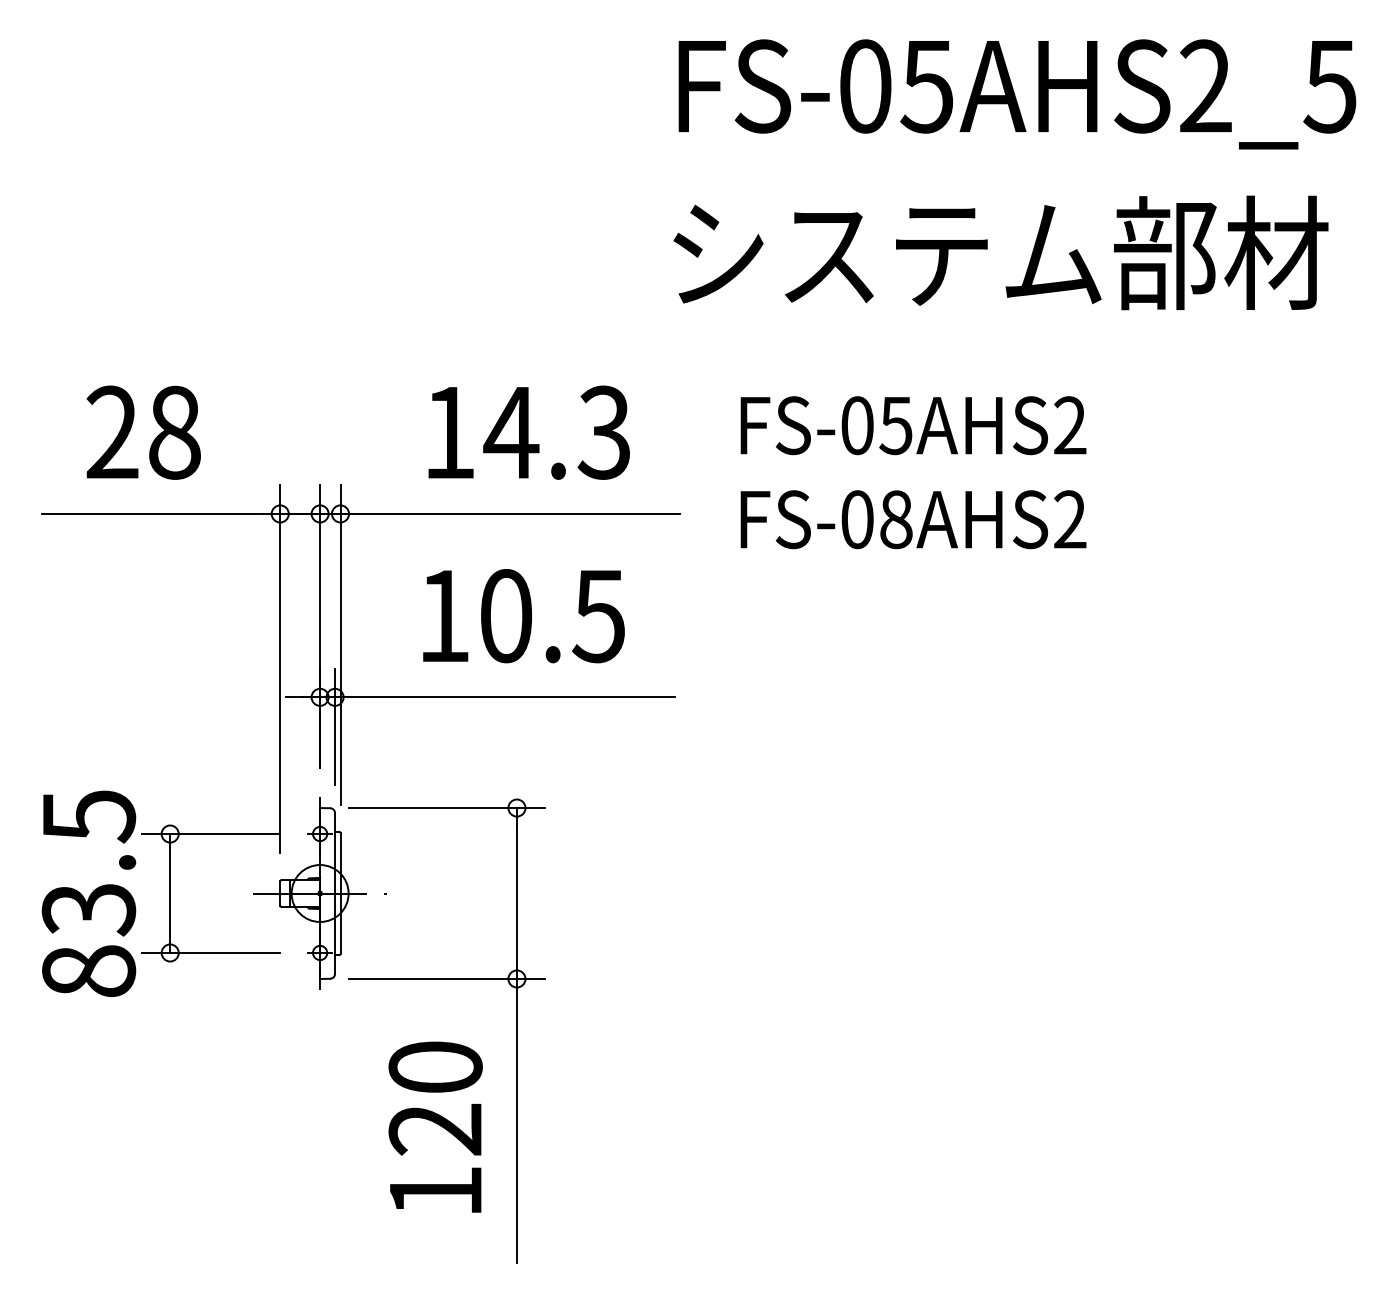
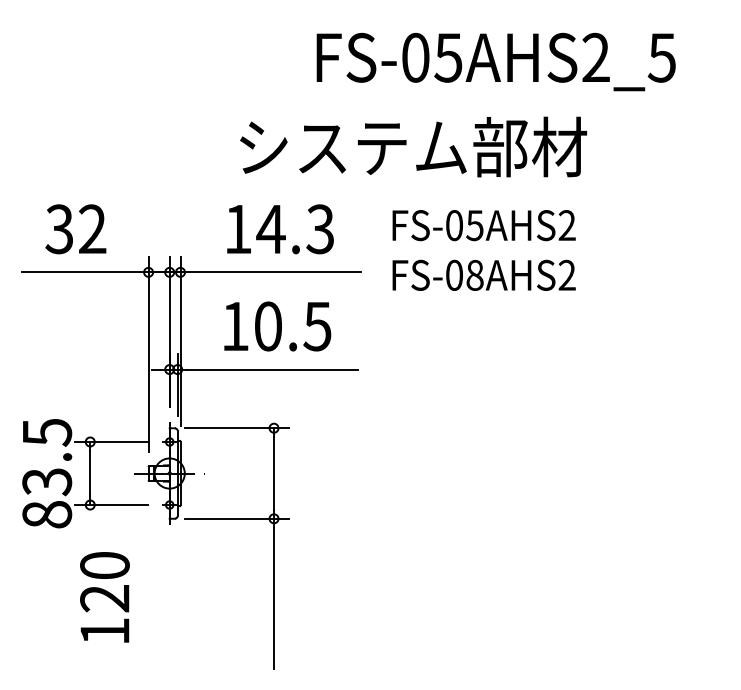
text: (1016, 93) -> (495, 61), moved
text: (1000, 251) -> (413, 146), moved
text: (142, 433) -> (75, 229), 28 -> 32
text: (434, 1127) -> (104, 597), moved

